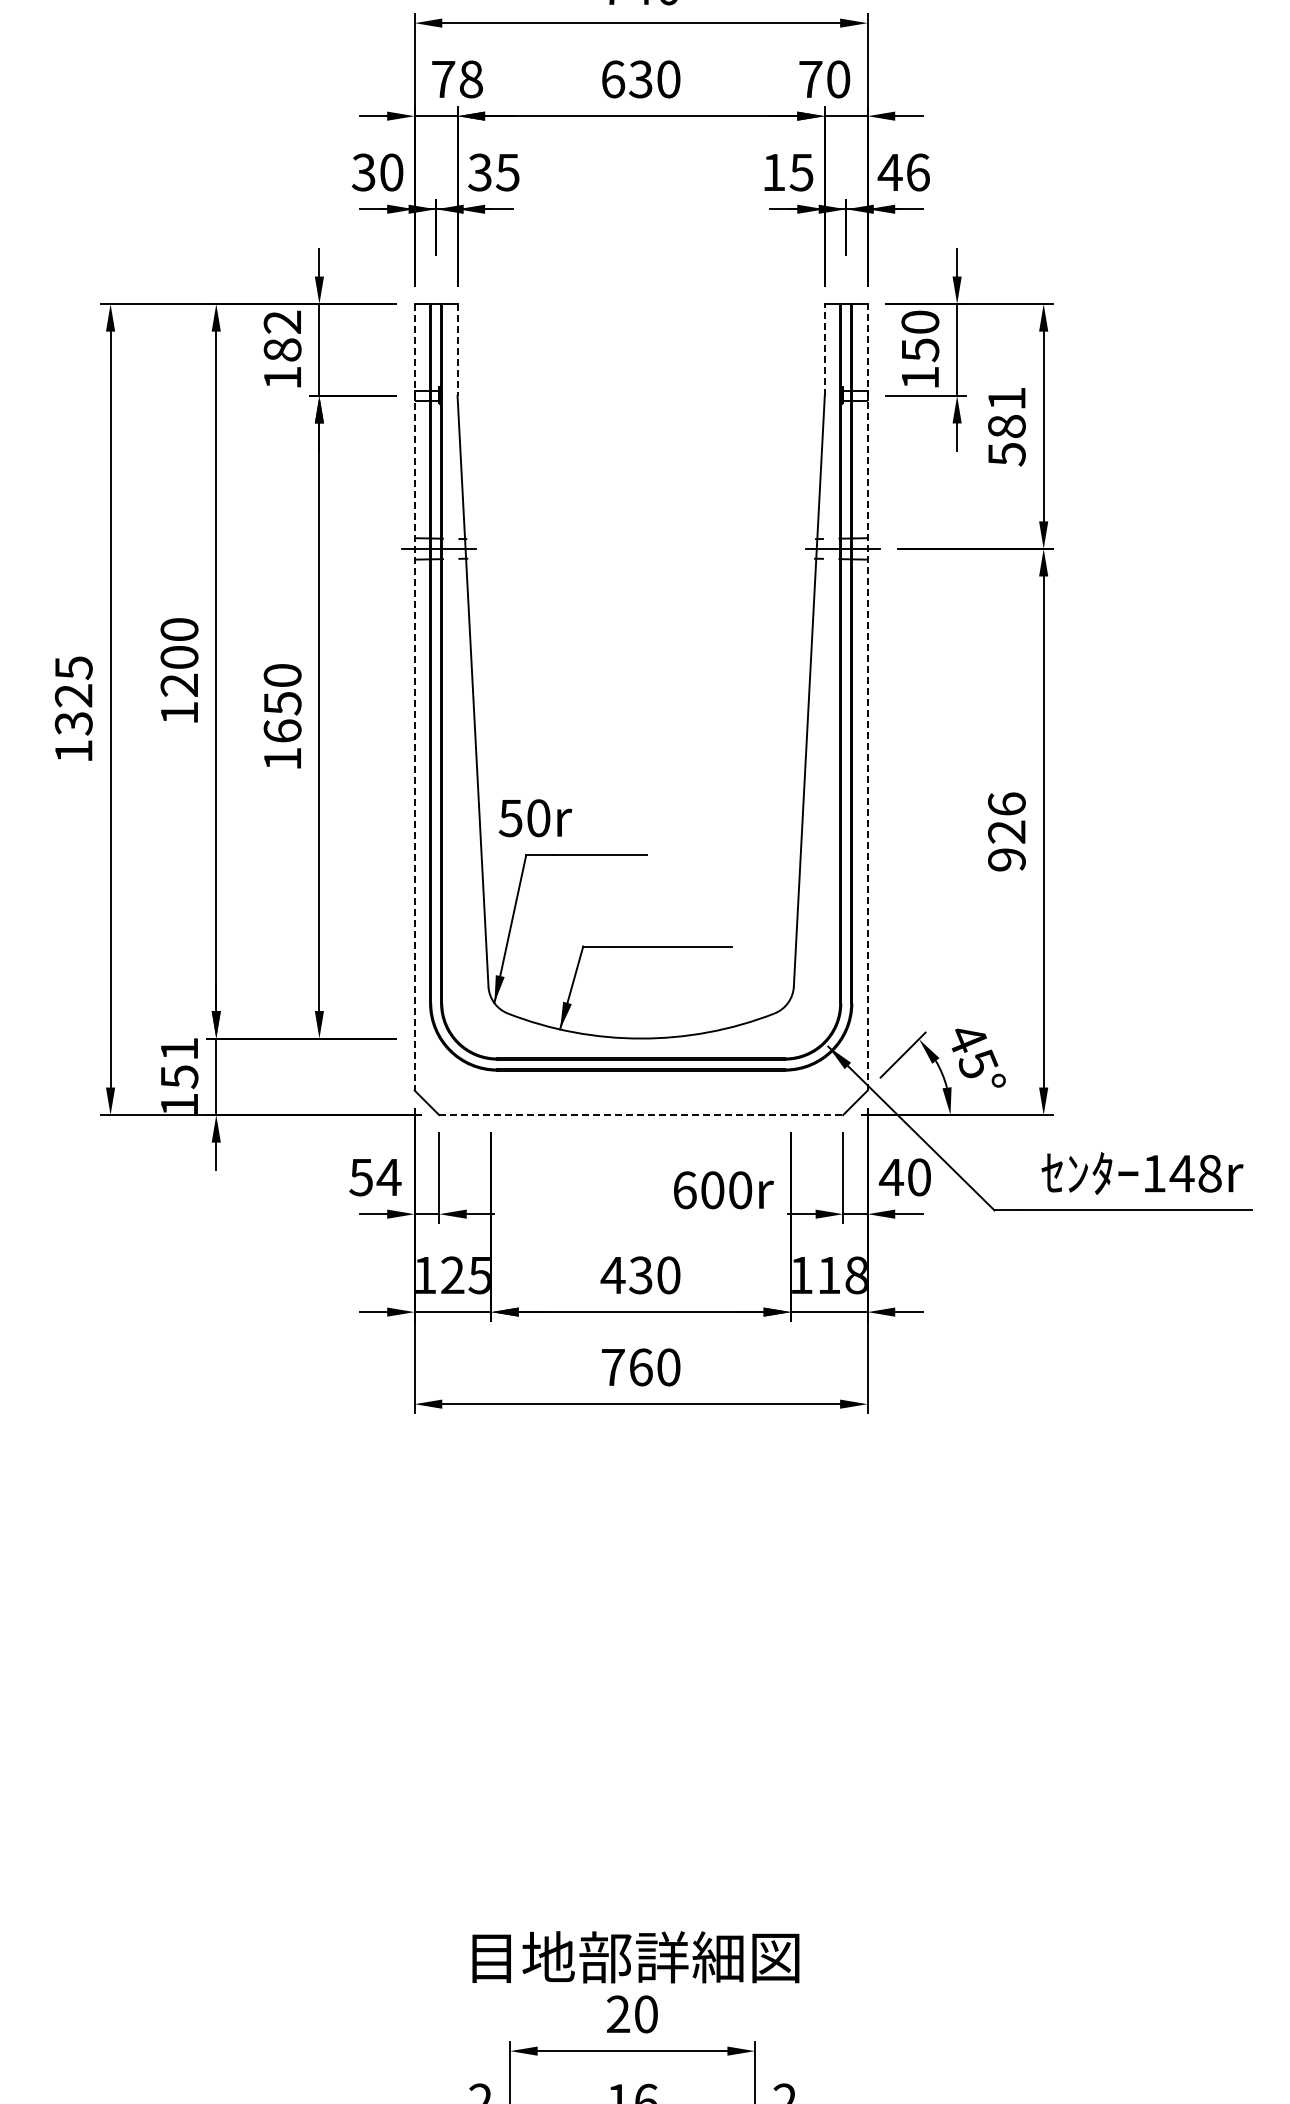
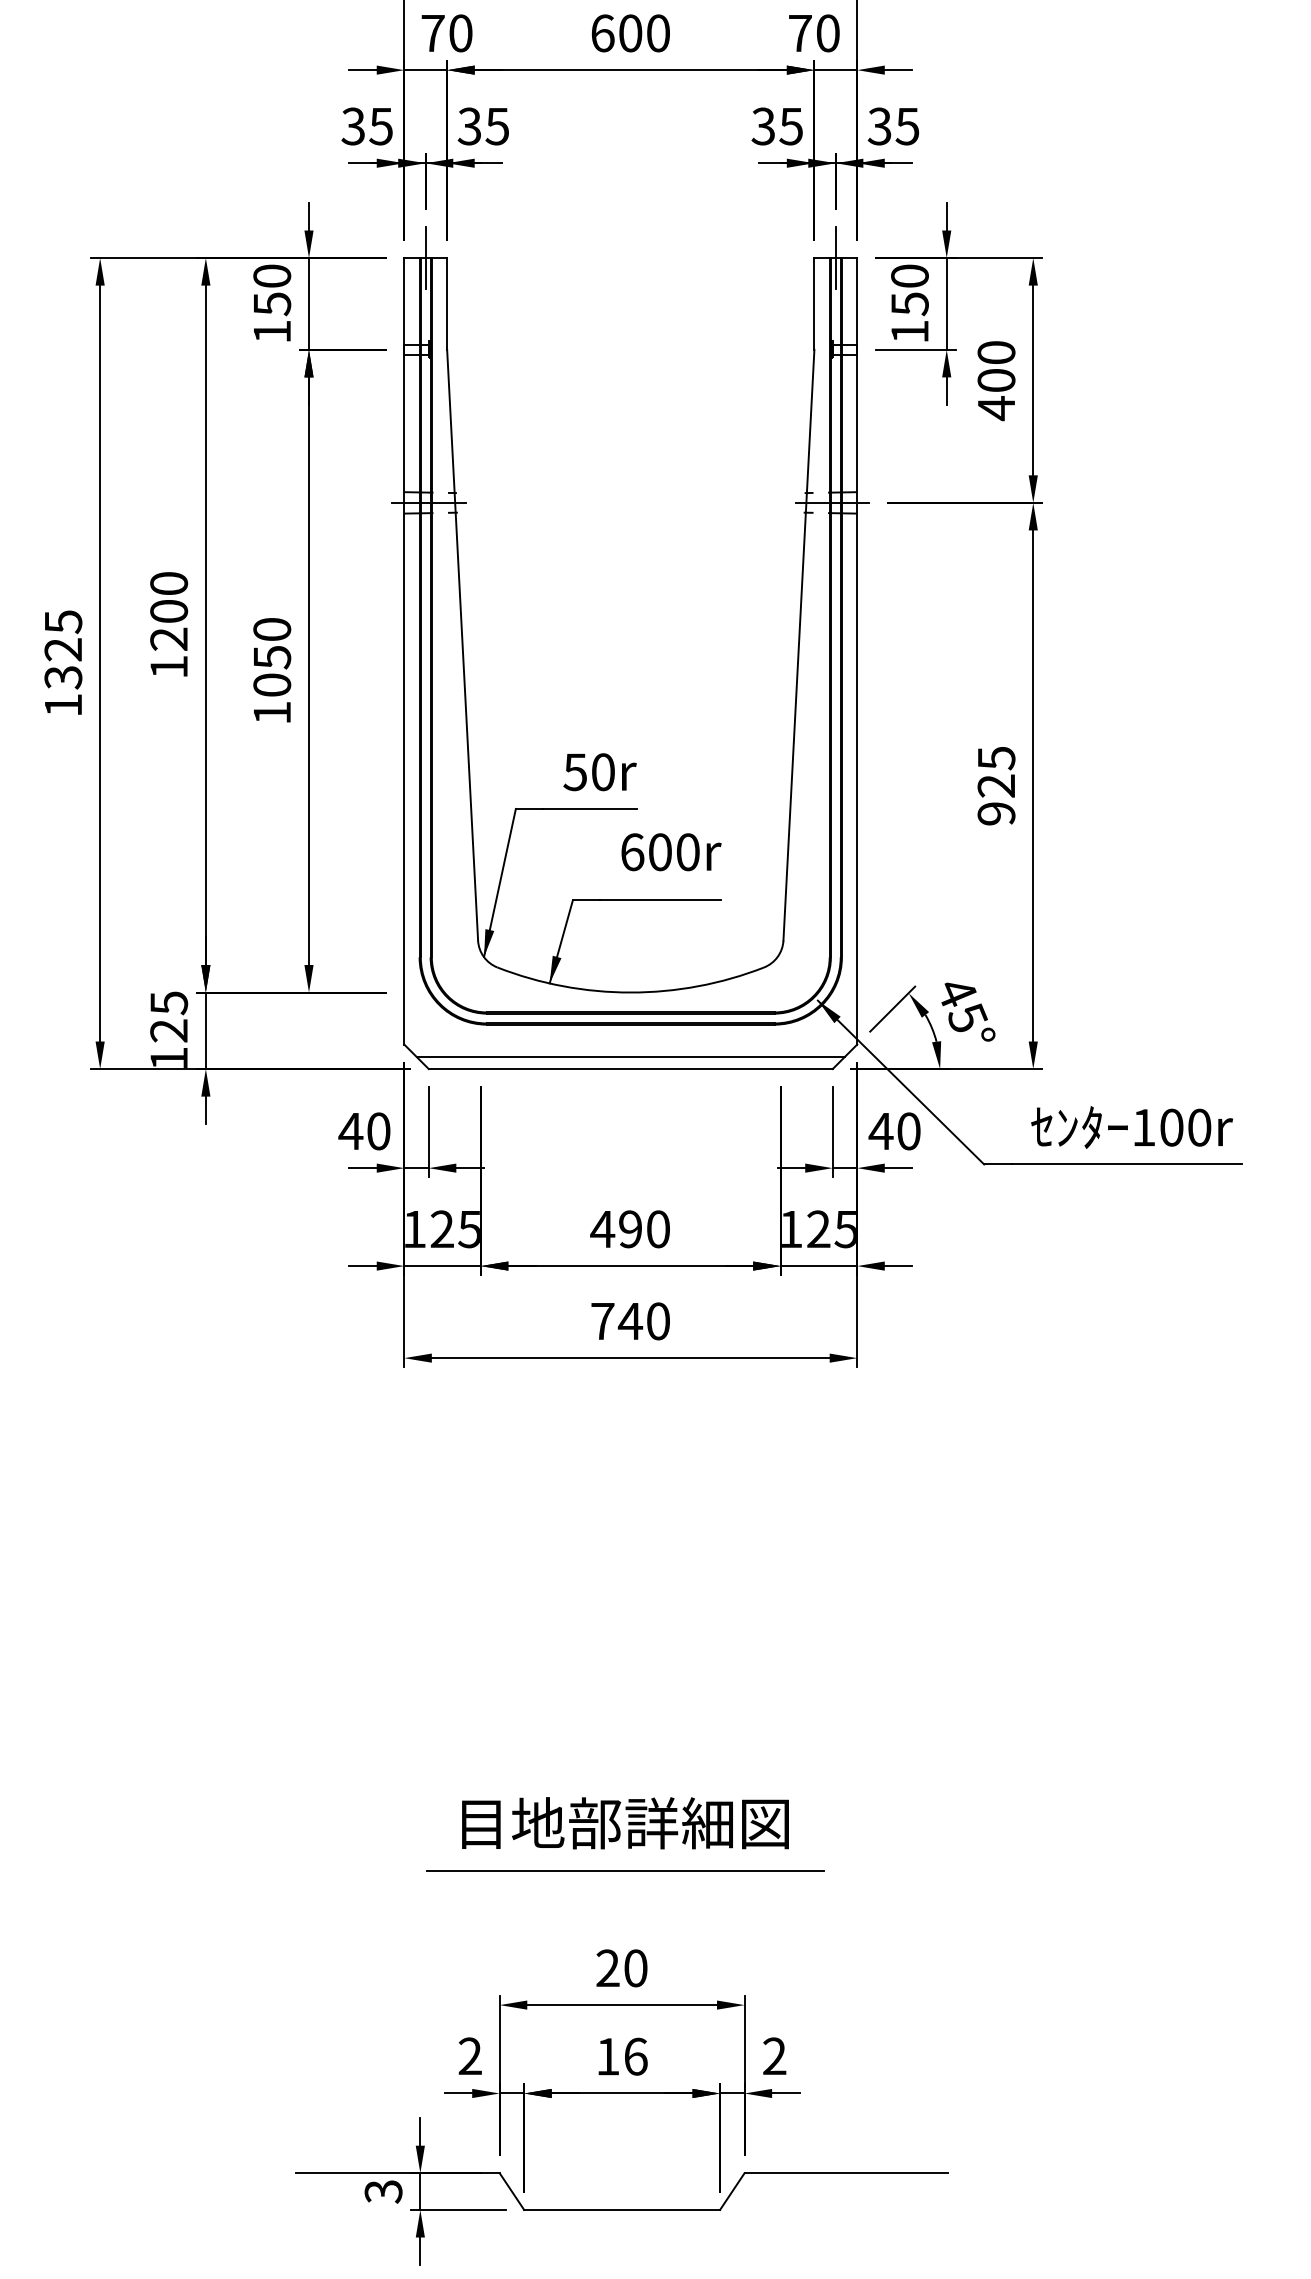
text: (470, 79) -> (460, 33), 78 -> 70
text: (640, 79) -> (630, 33), 630 -> 600
text: (390, 172) -> (380, 126), 30 -> 35
text: (772, 172) -> (762, 126), 15 -> 35
text: (903, 172) -> (893, 126), 46 -> 35
line: (435, 303) -> (425, 257), added
line: (845, 303) -> (835, 257), added
text: (282, 336) -> (272, 290), 182 -> 150
line: (457, 349) -> (447, 303), dashed -> solid
line: (824, 349) -> (814, 303), dashed -> solid
text: (1006, 427) -> (996, 381), 581 -> 400
line: (867, 696) -> (857, 650), dashed -> solid
line: (414, 697) -> (404, 651), dashed -> solid
text: (282, 730) -> (272, 684), 1650 -> 1050
text: (1006, 804) -> (996, 758), 926 -> 925
text: (534, 818) -> (599, 772), moved
text: (179, 1063) -> (169, 1017), 151 -> 125
line: (640, 1102) -> (630, 1056), added
line: (640, 1115) -> (630, 1069), dashed -> solid
text: (1195, 1173) -> (1185, 1127), 148r -> 100r
text: (374, 1177) -> (364, 1131), 54 -> 40
text: (723, 1190) -> (671, 852), moved
text: (639, 1275) -> (629, 1229), 430 -> 490
text: (842, 1275) -> (832, 1229), 118 -> 125
text: (640, 1367) -> (630, 1321), 760 -> 740
line: (635, 1917) -> (625, 1871), added
text: (635, 1957) -> (625, 1823), moved

